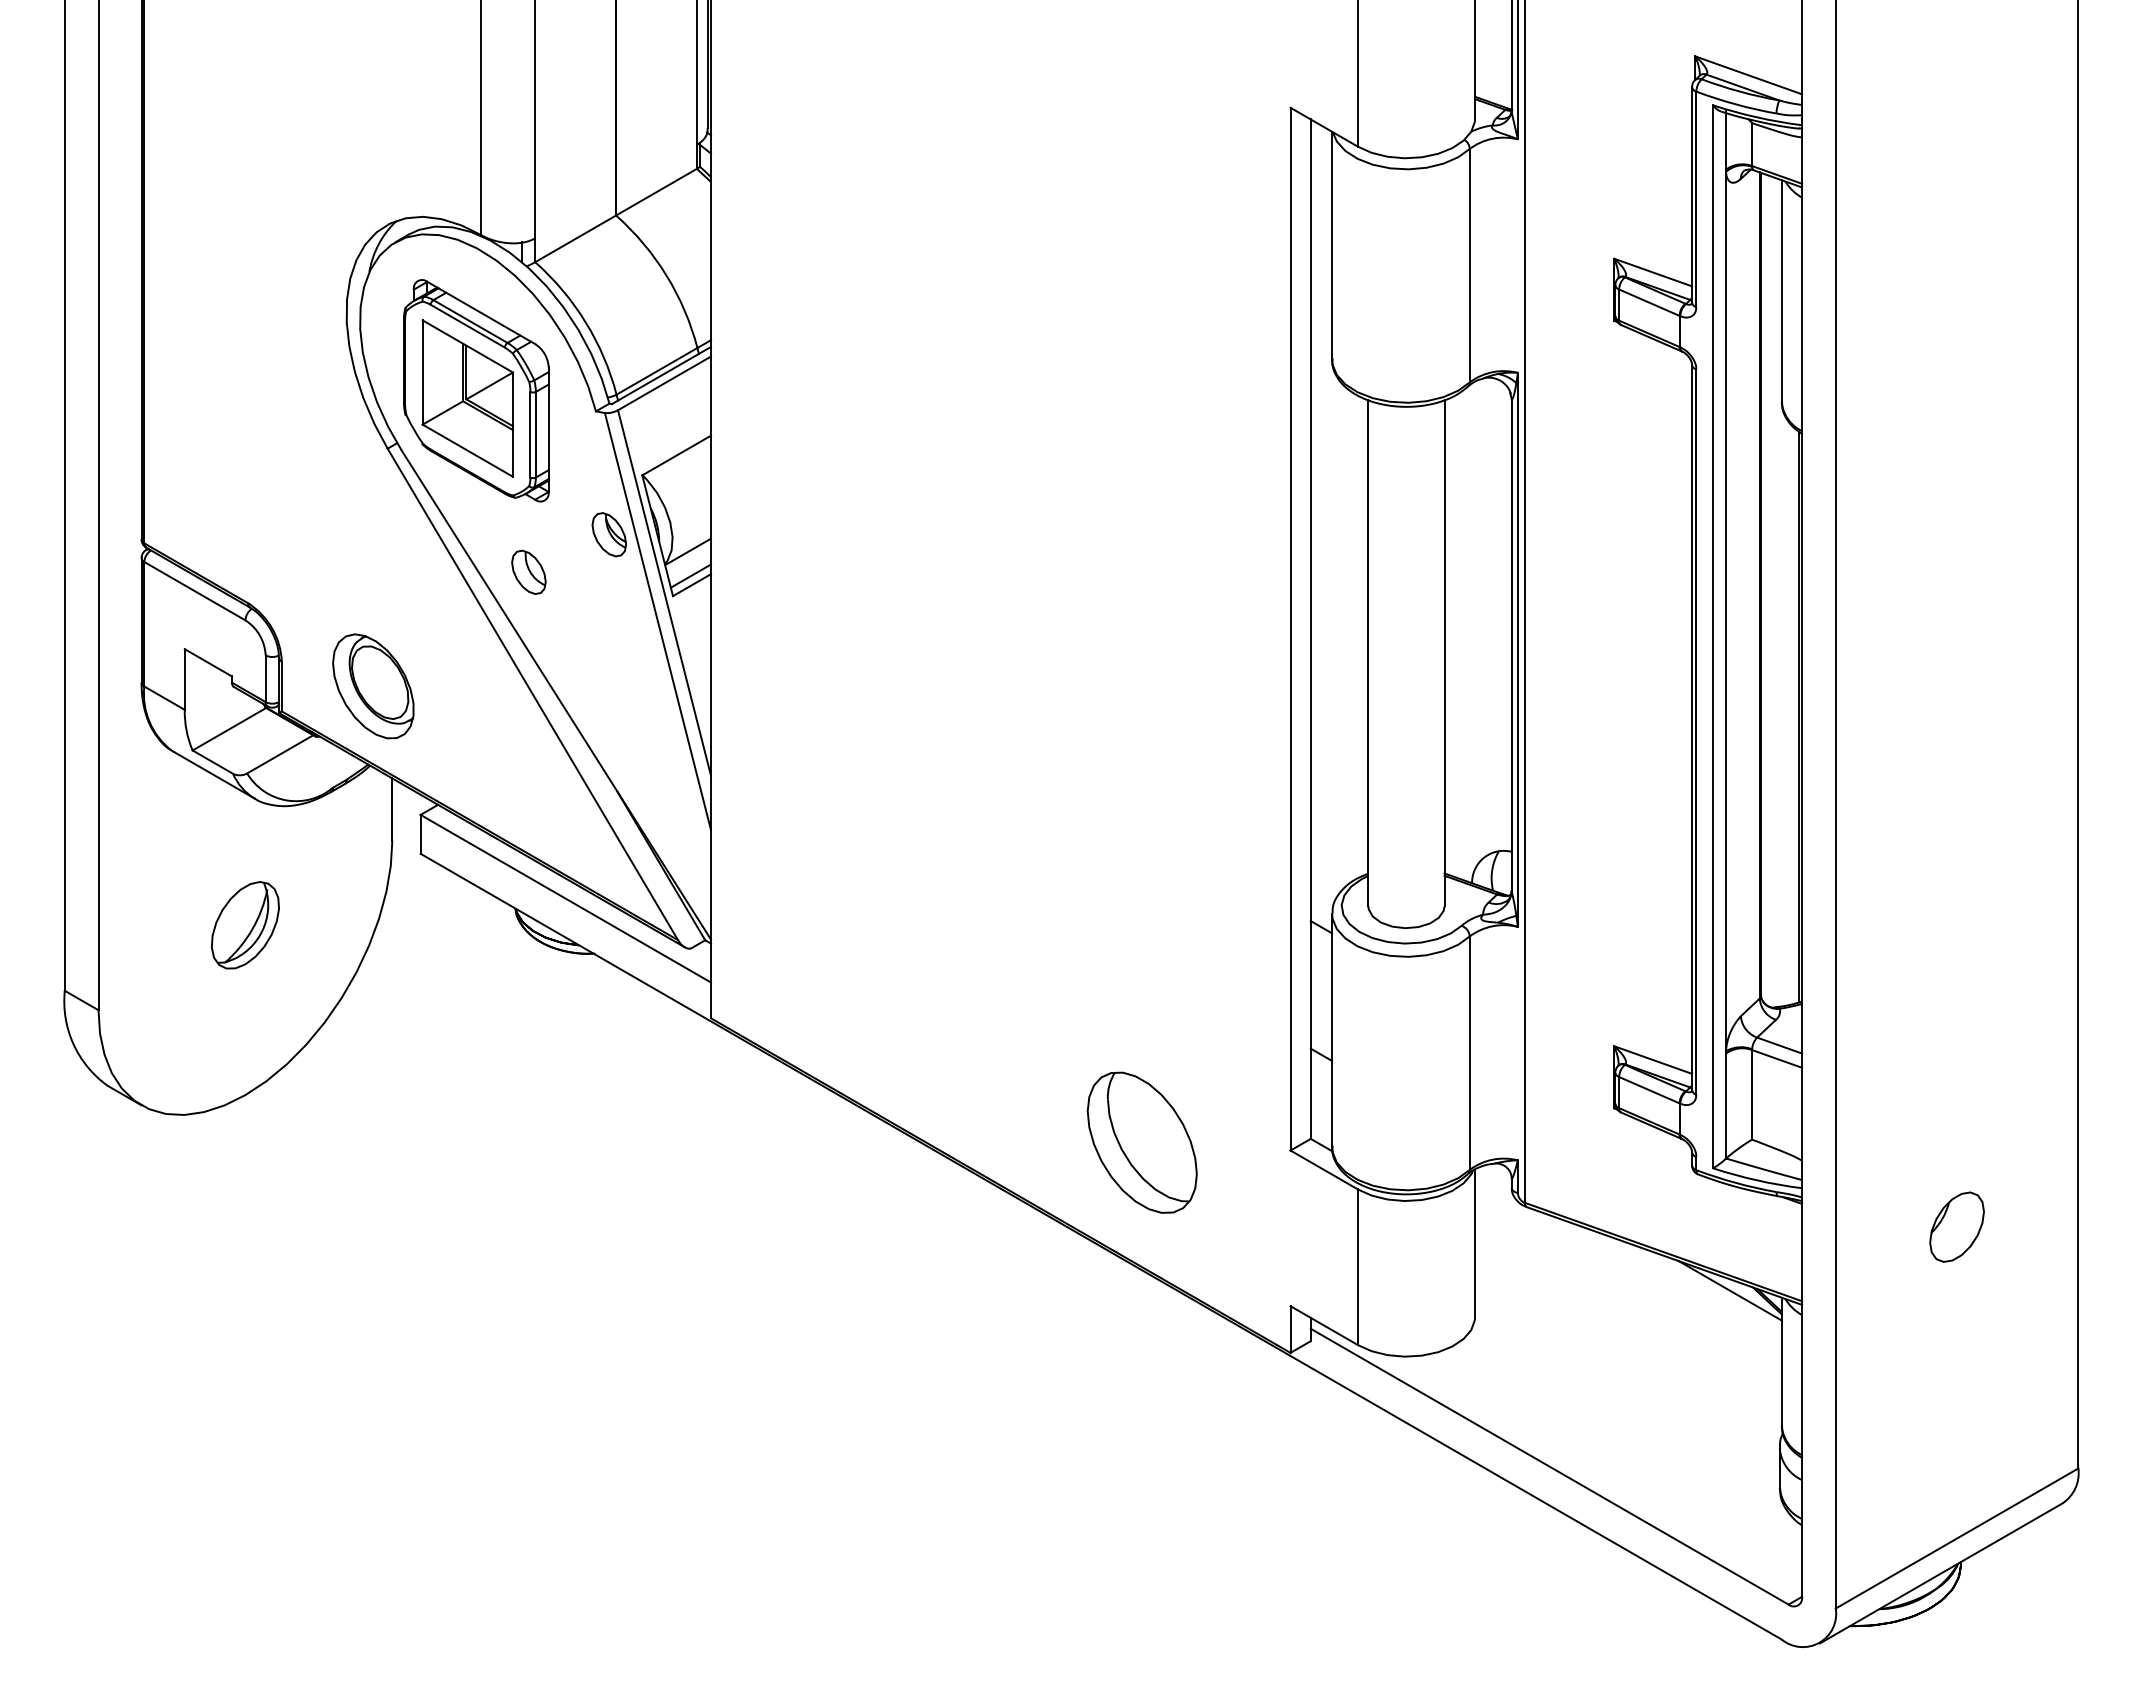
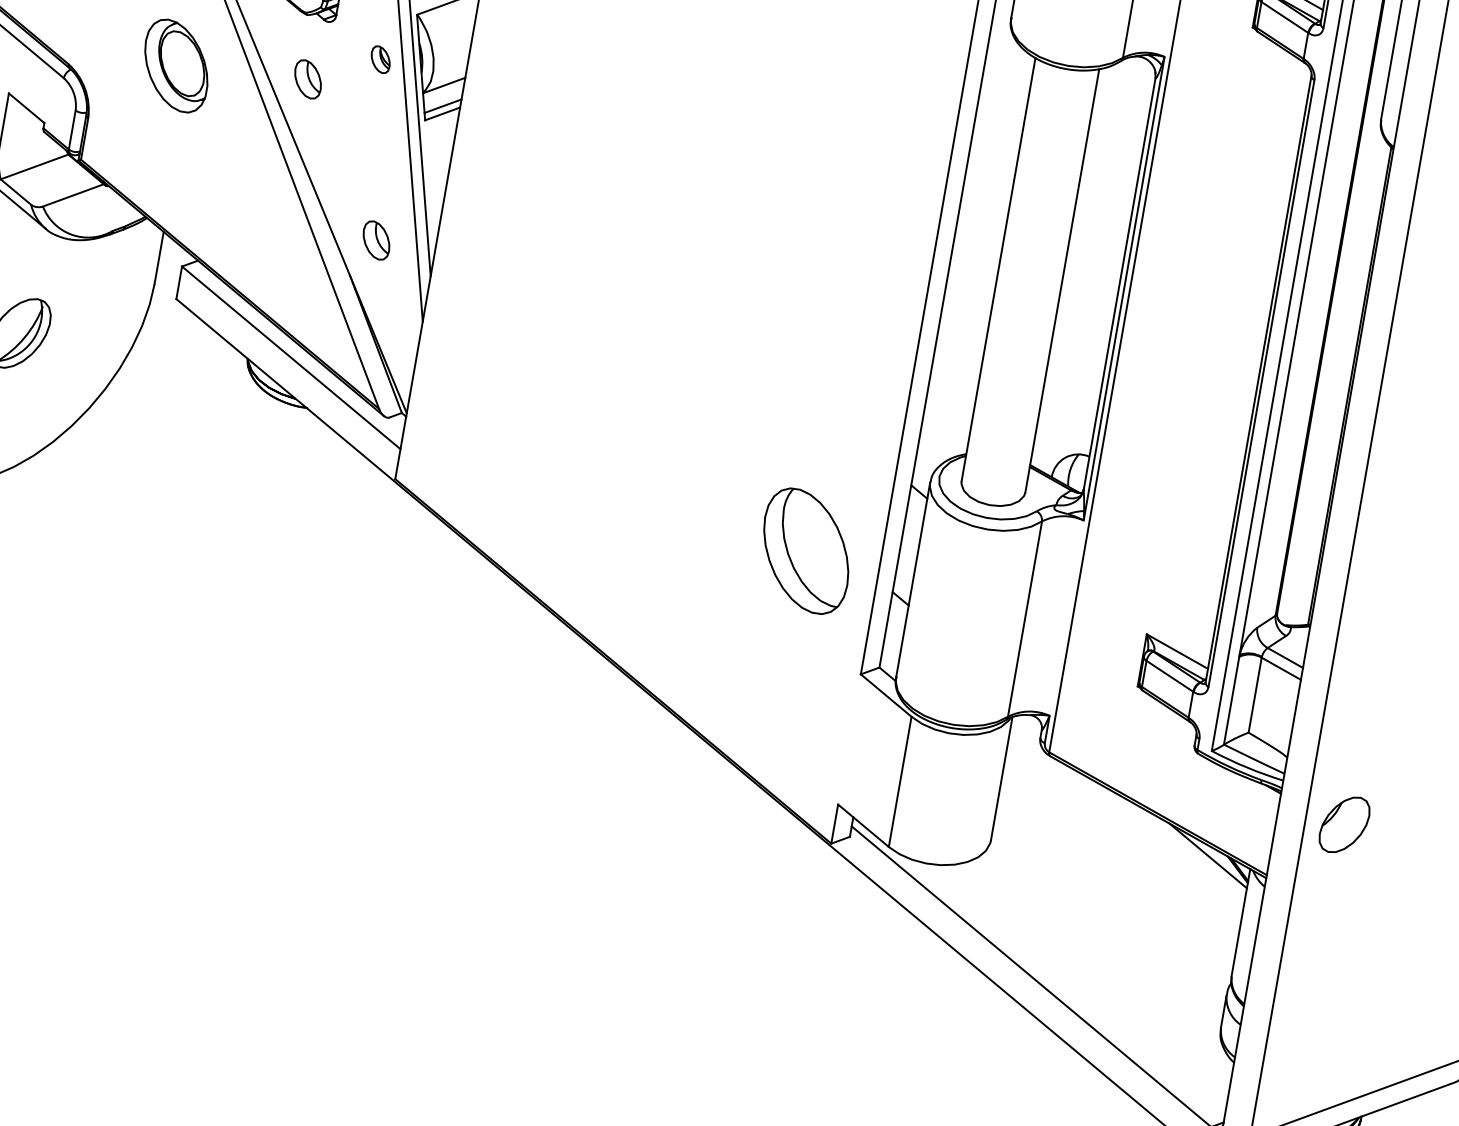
part: (608, 534) -> (380, 59), size x0.7
part: (373, 686) -> (176, 66), moved
part: (640, 744) -> (376, 239), added
part: (1141, 1142) -> (805, 550), moved
part: (1956, 1226) -> (1344, 824), moved

